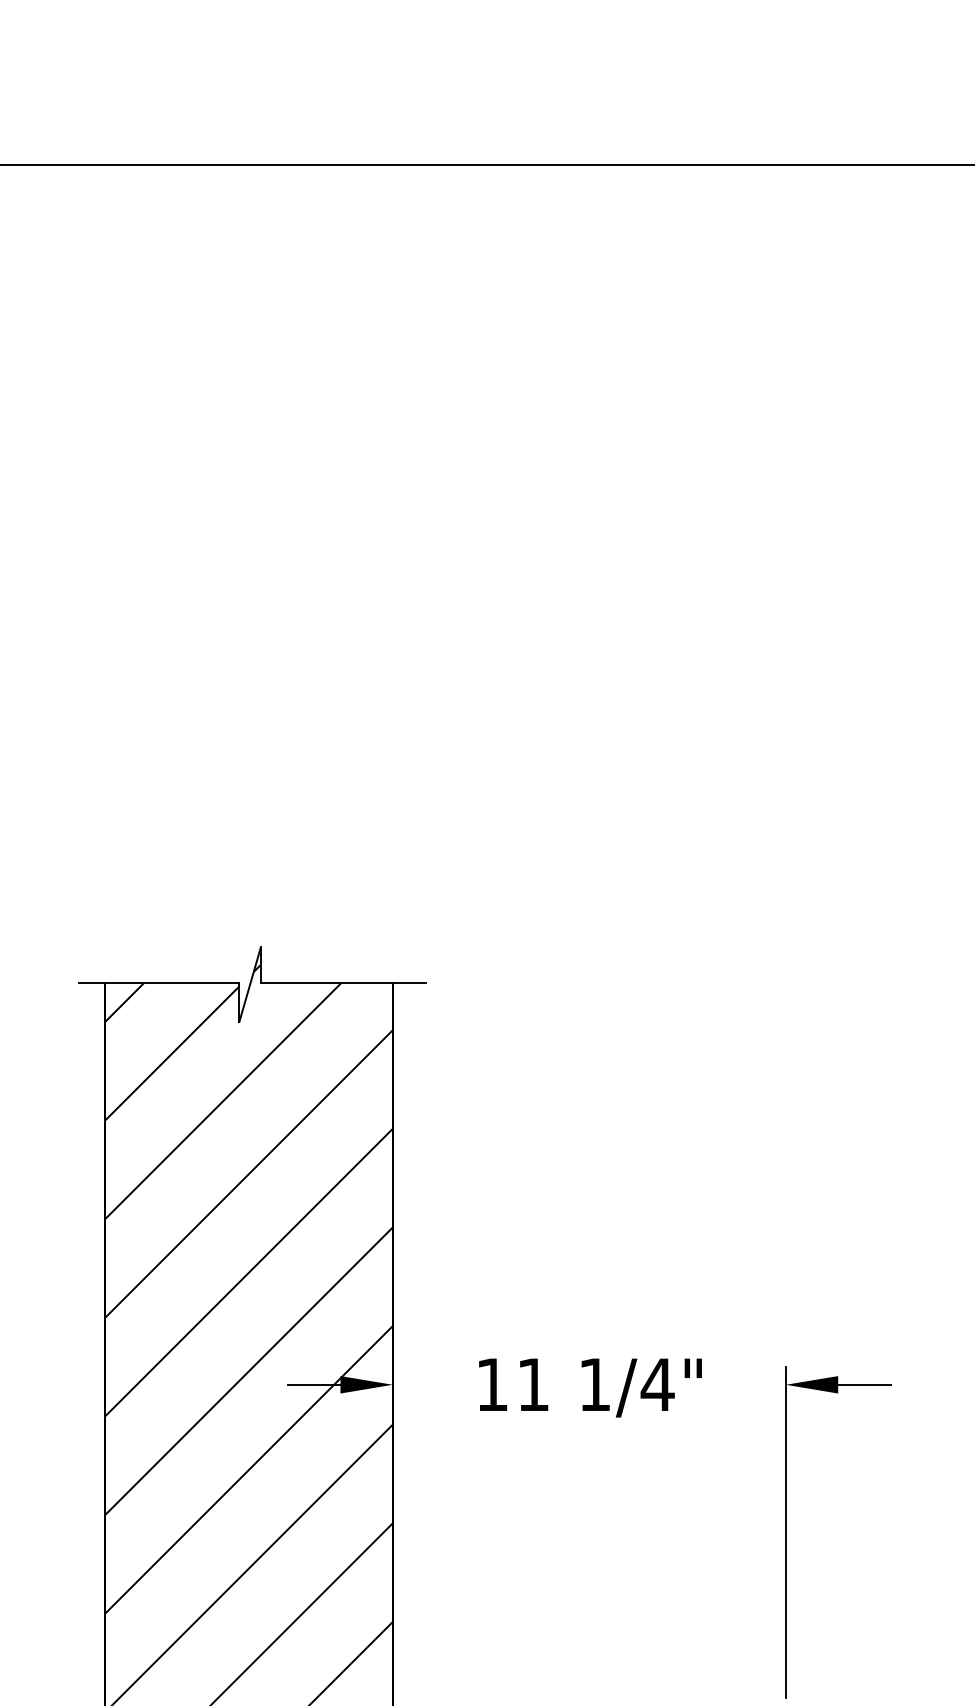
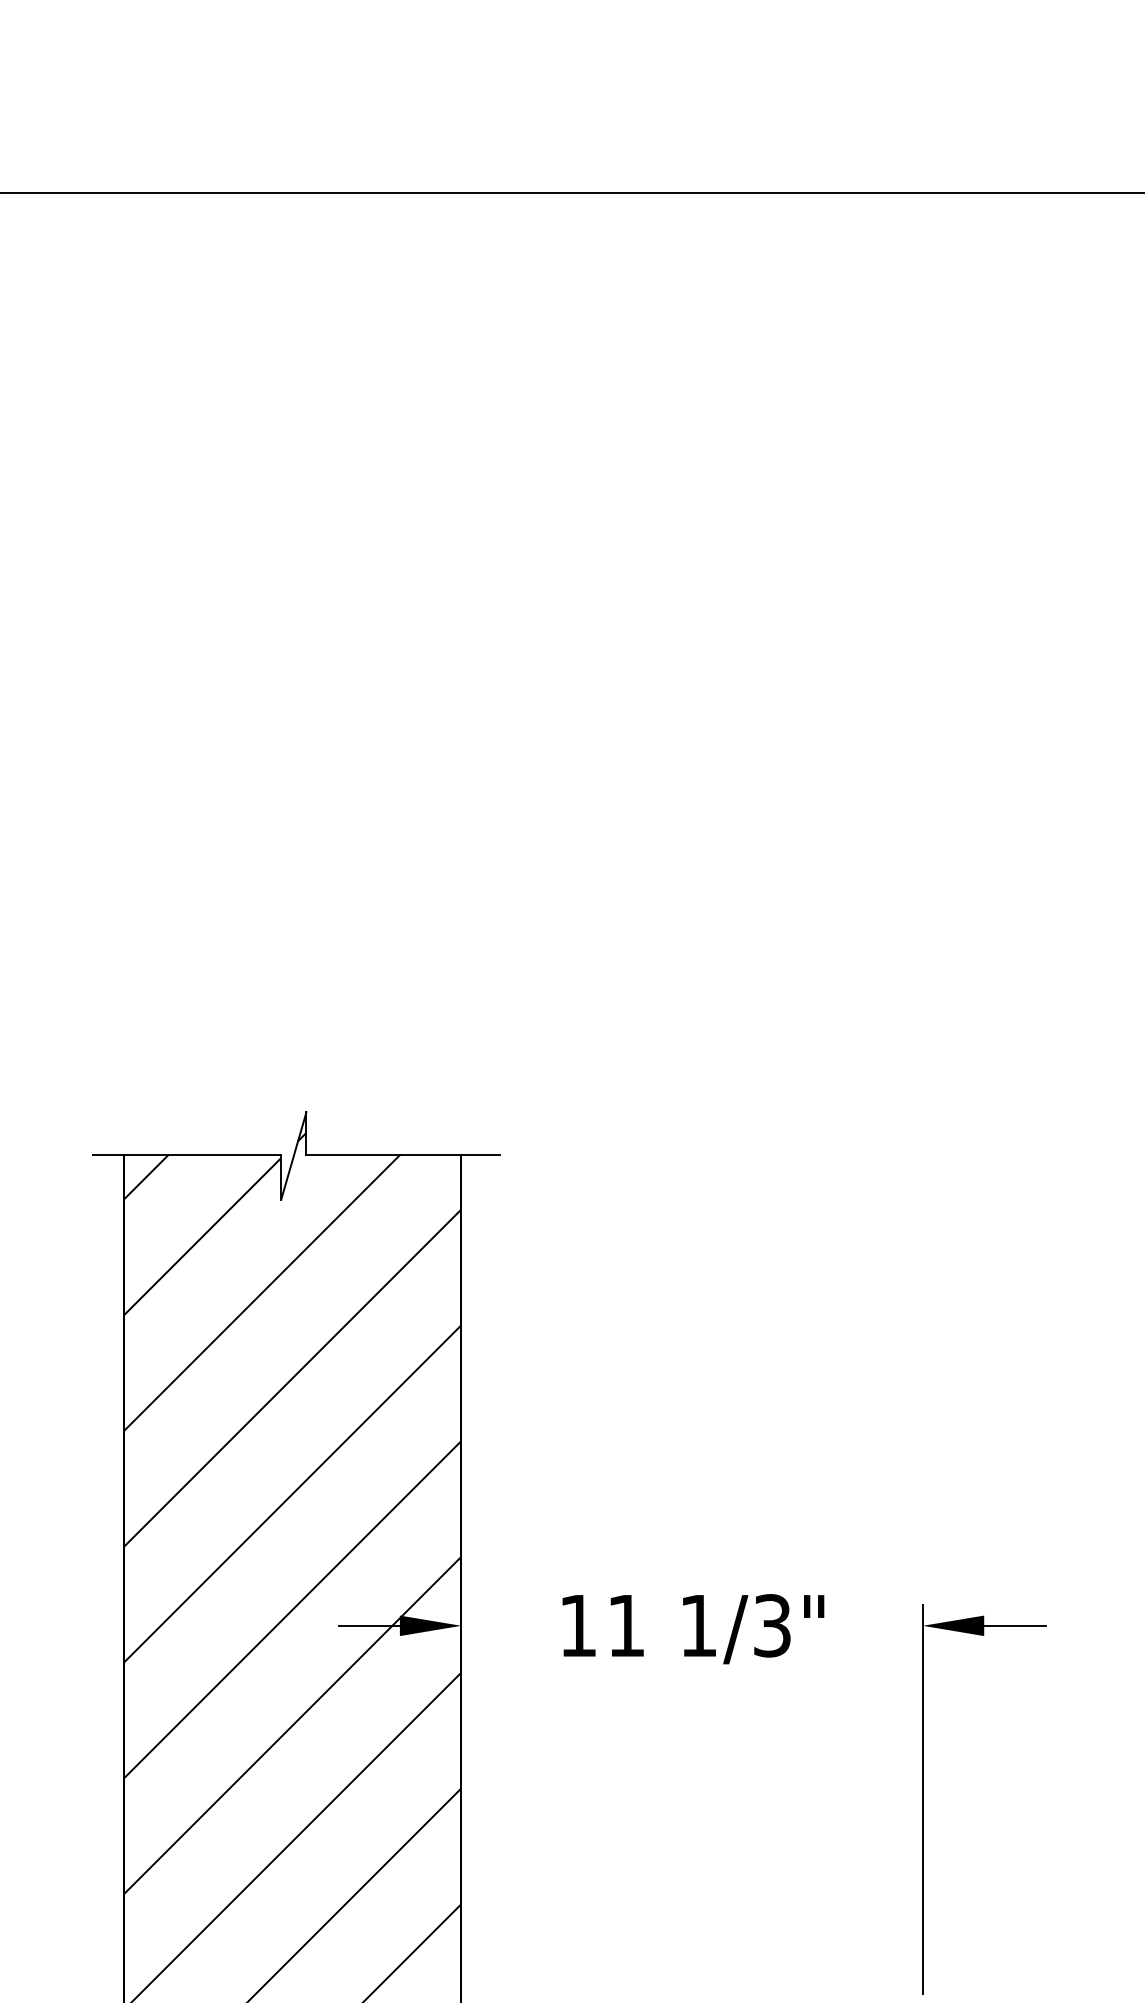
text: (657, 1384) -> (772, 1625), 1/4" -> 1/3"

